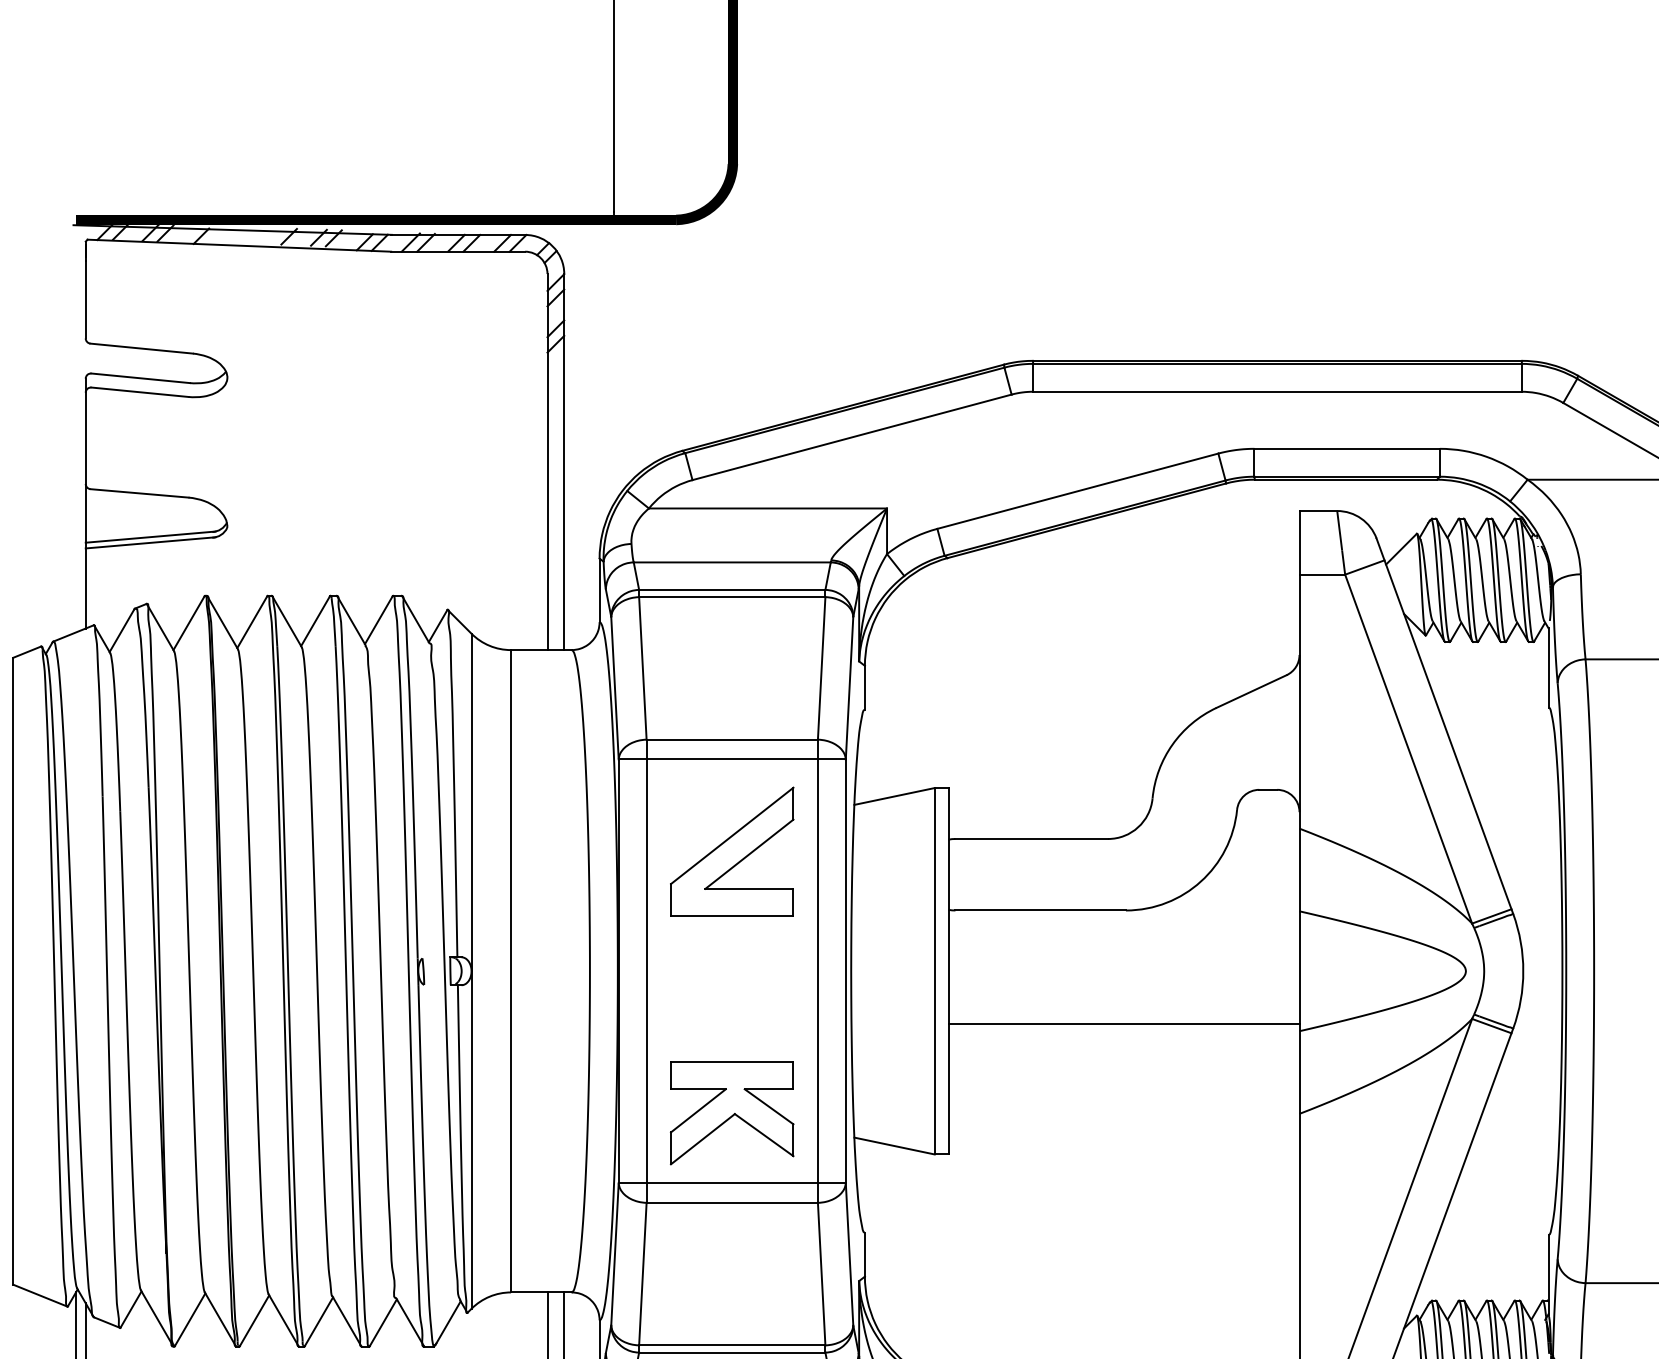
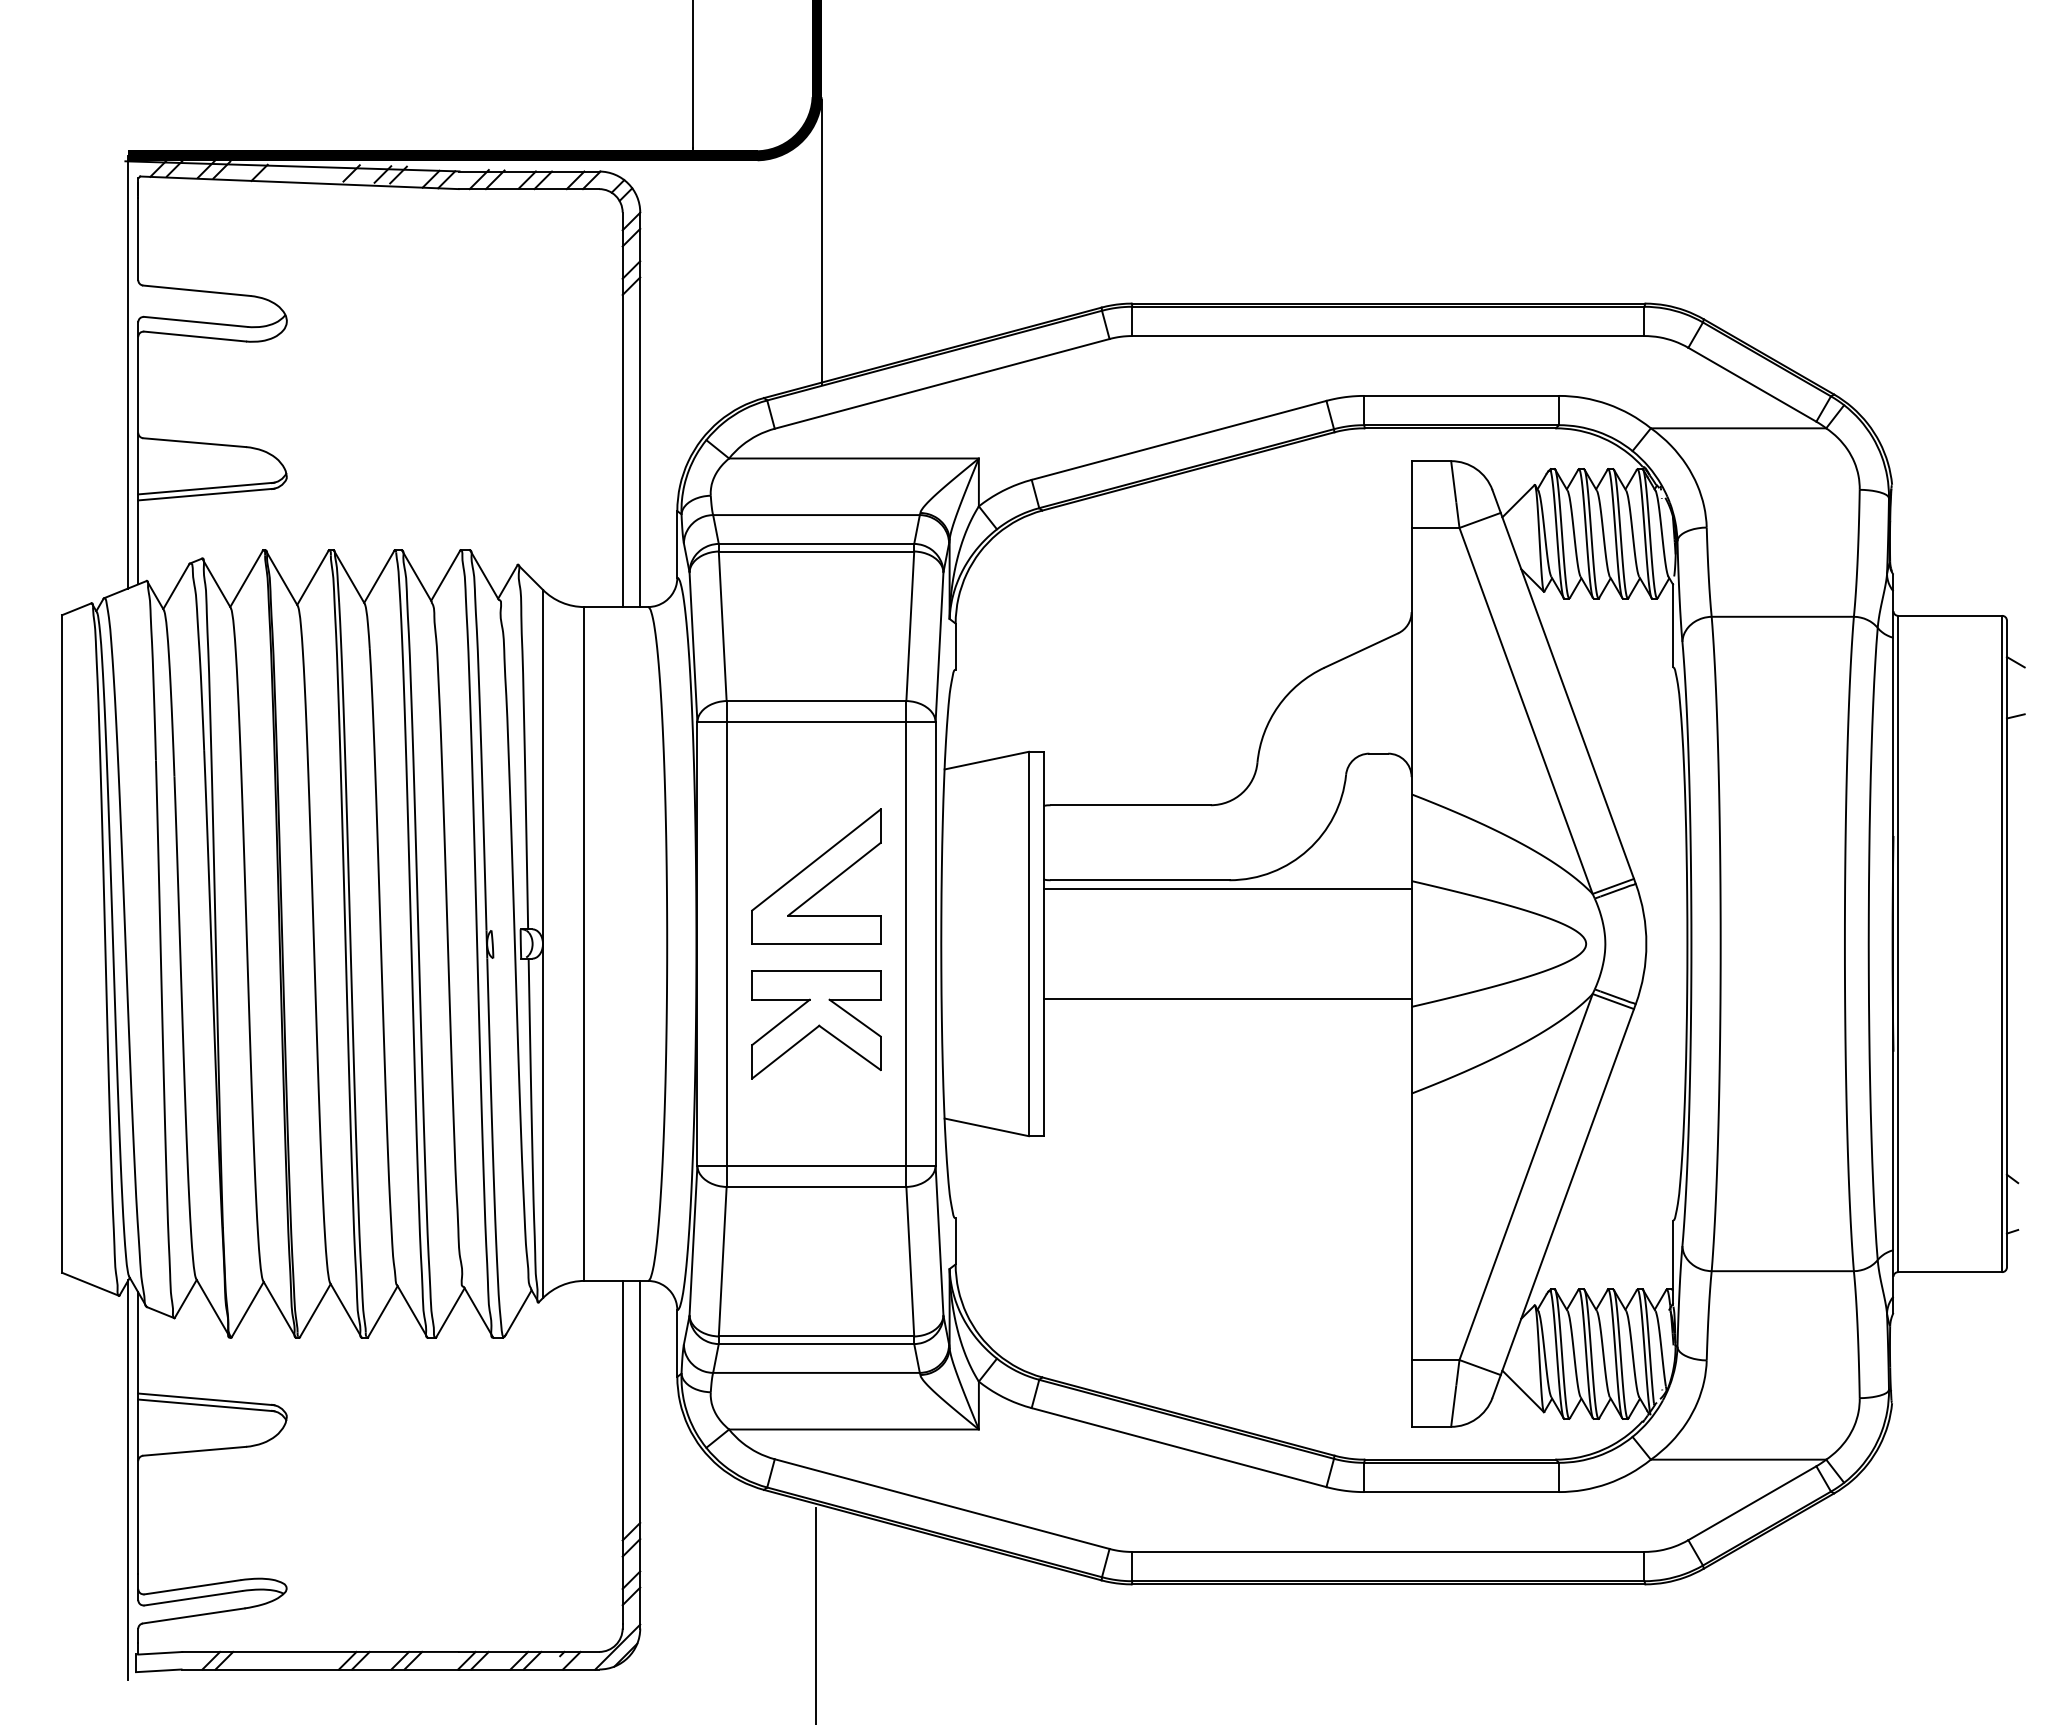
line: (737, 302) -> (822, 242), added
line: (76, 425) -> (128, 371), added
part: (732, 851) -> (816, 876), moved
line: (1124, 918) -> (1227, 888), added
part: (732, 1112) -> (816, 1024), moved

